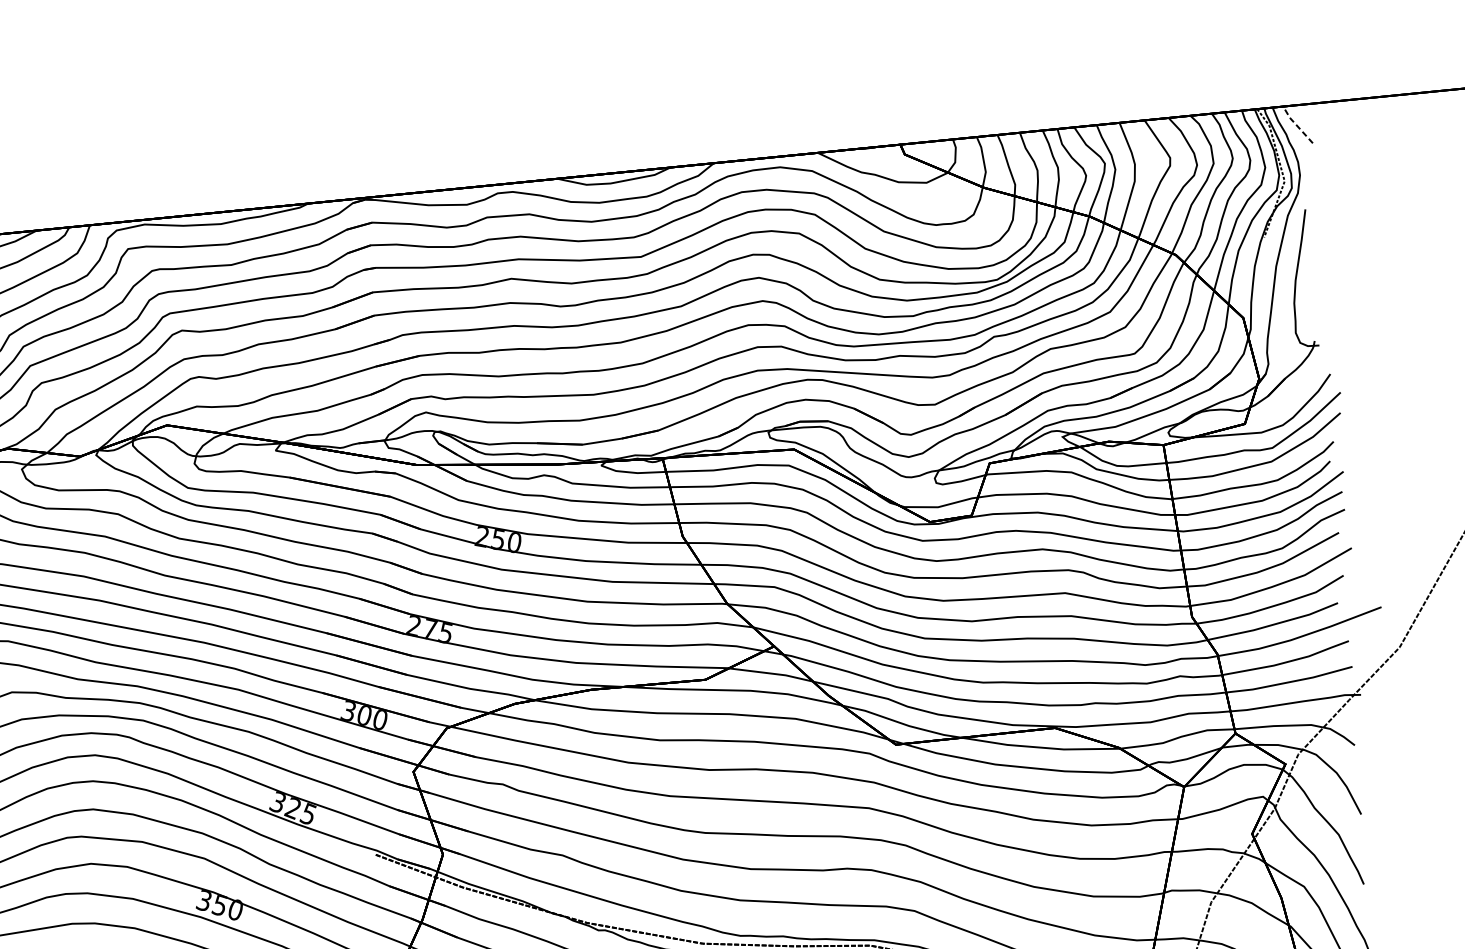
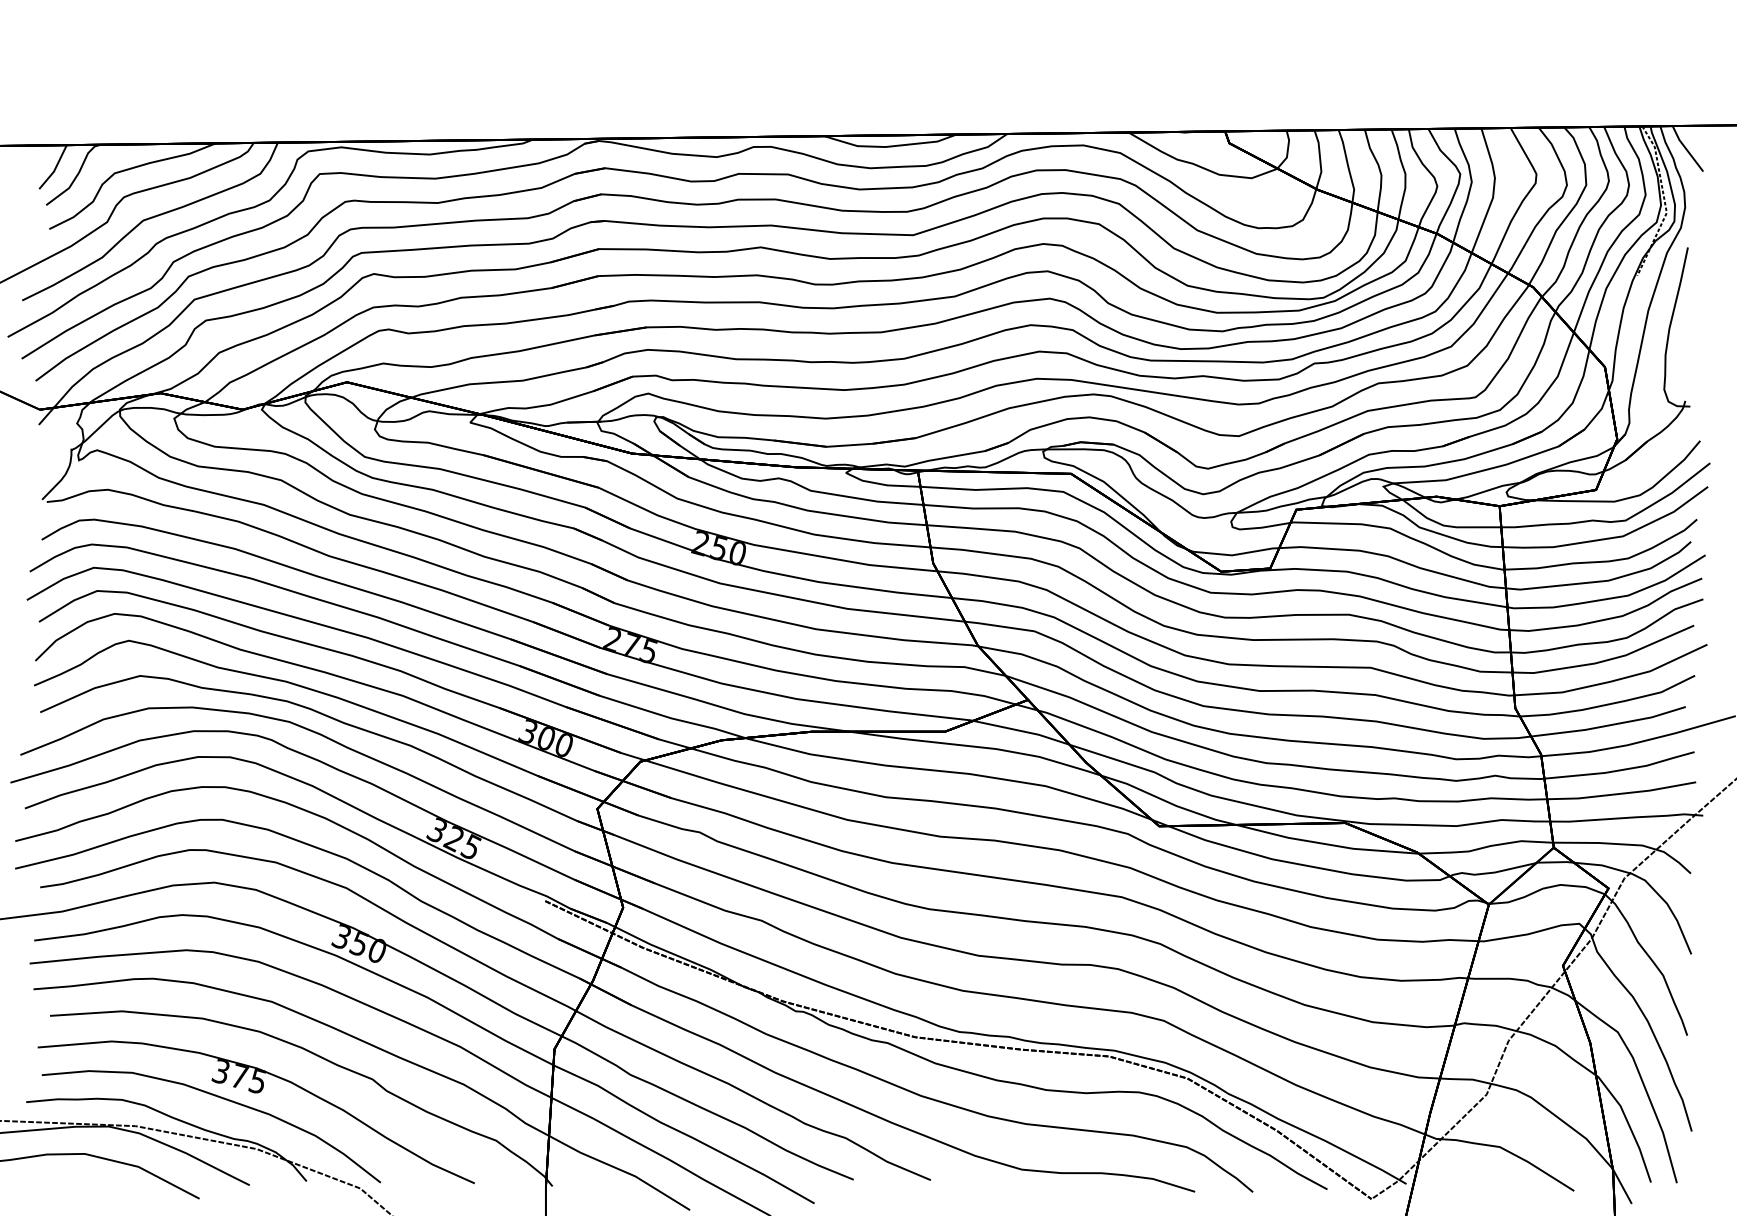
line: (1295, 124) -> (1685, 148), dashed -> solid

